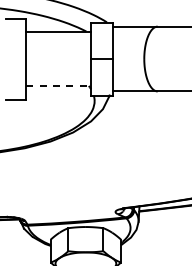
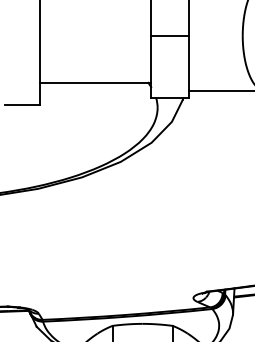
line: (58, 86) -> (95, 82), dashed -> solid

